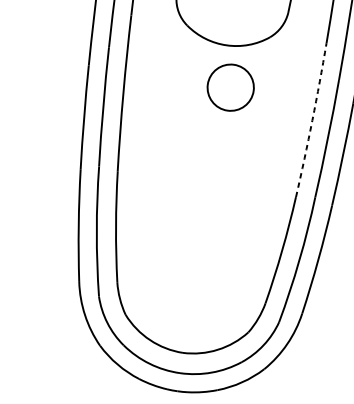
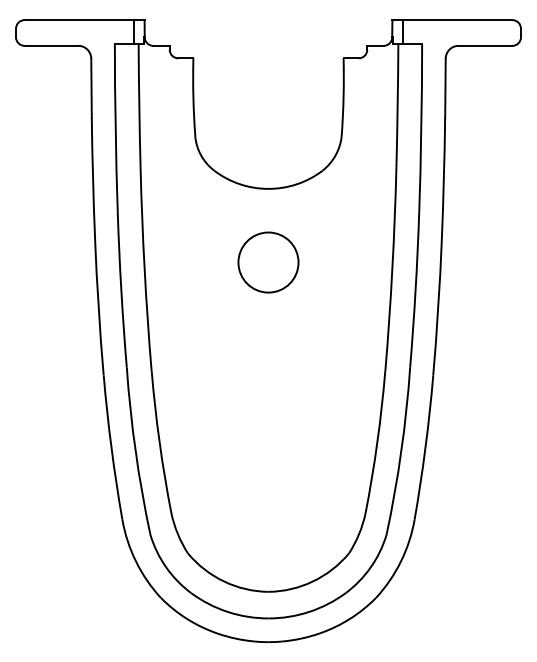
circle: (230, 87) -> (268, 262), moved
arc: (312, 120) -> (392, 269), dashed -> solid

